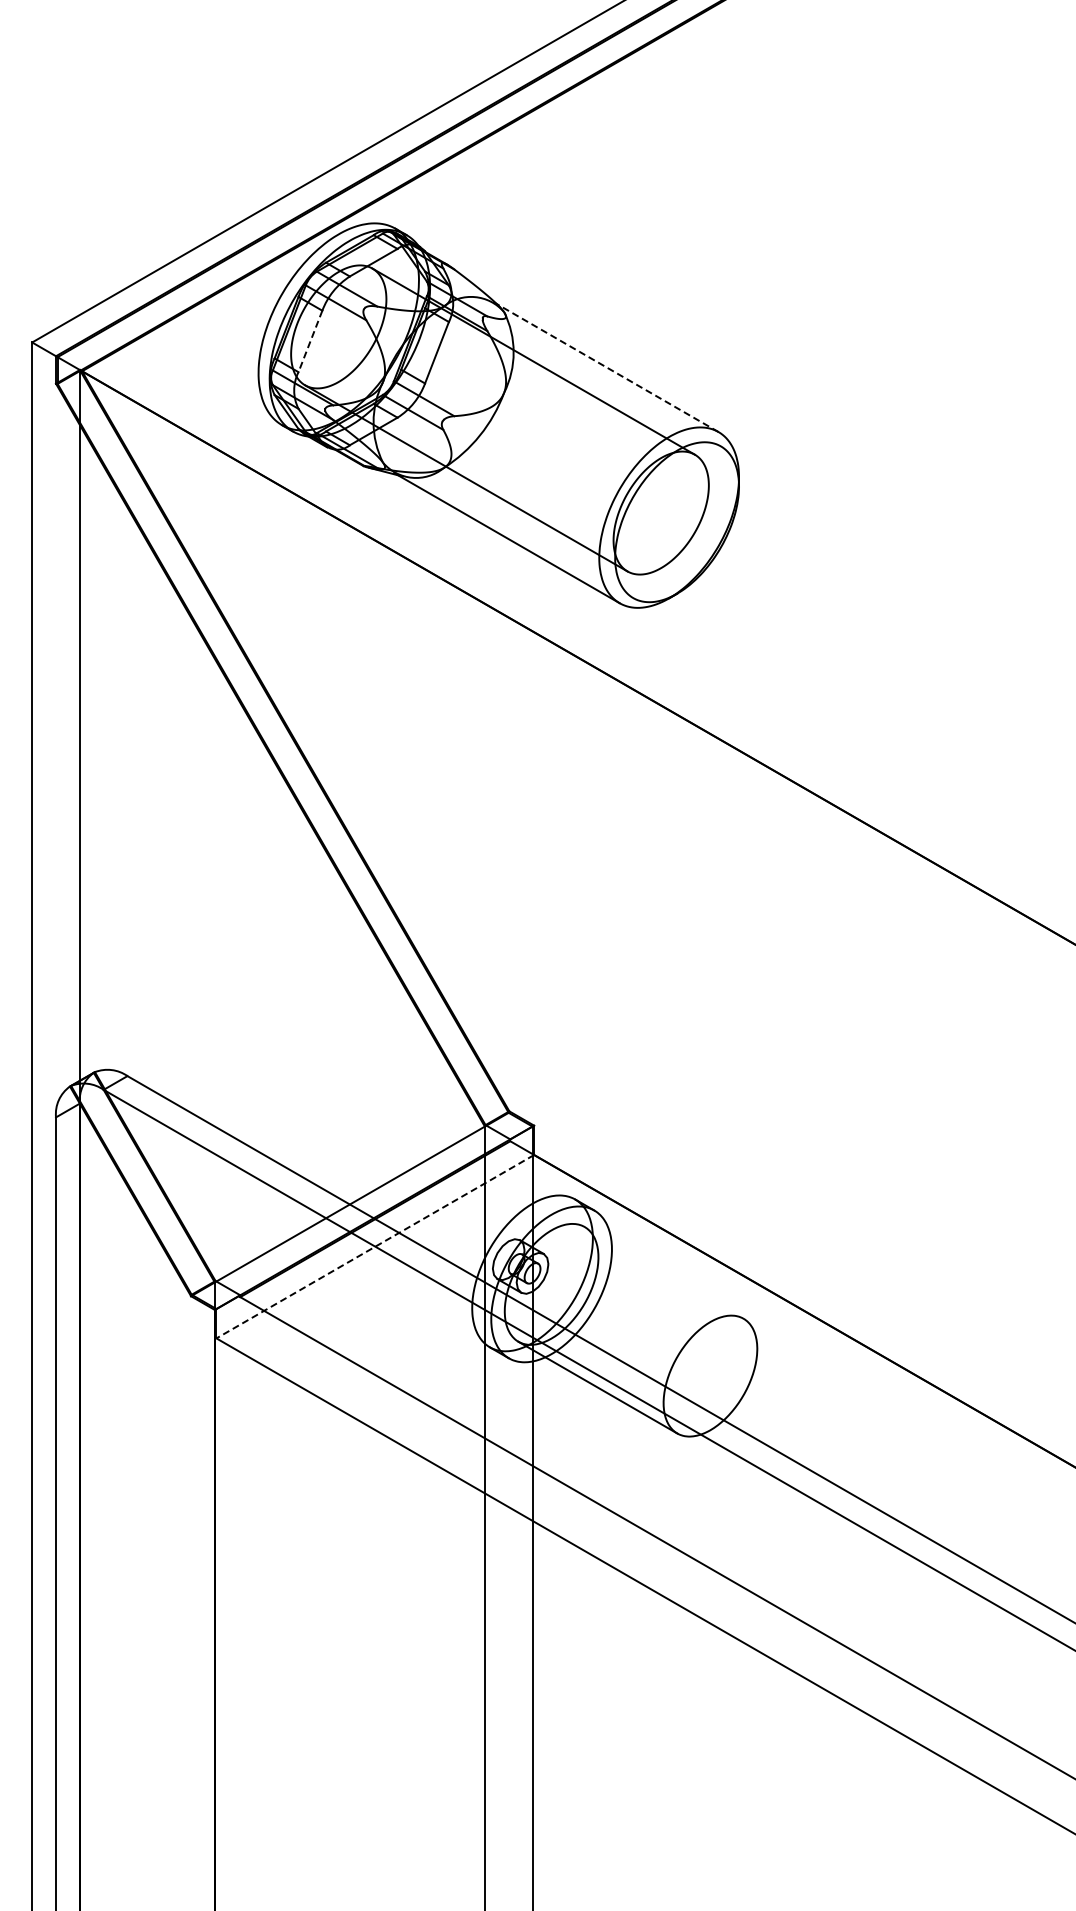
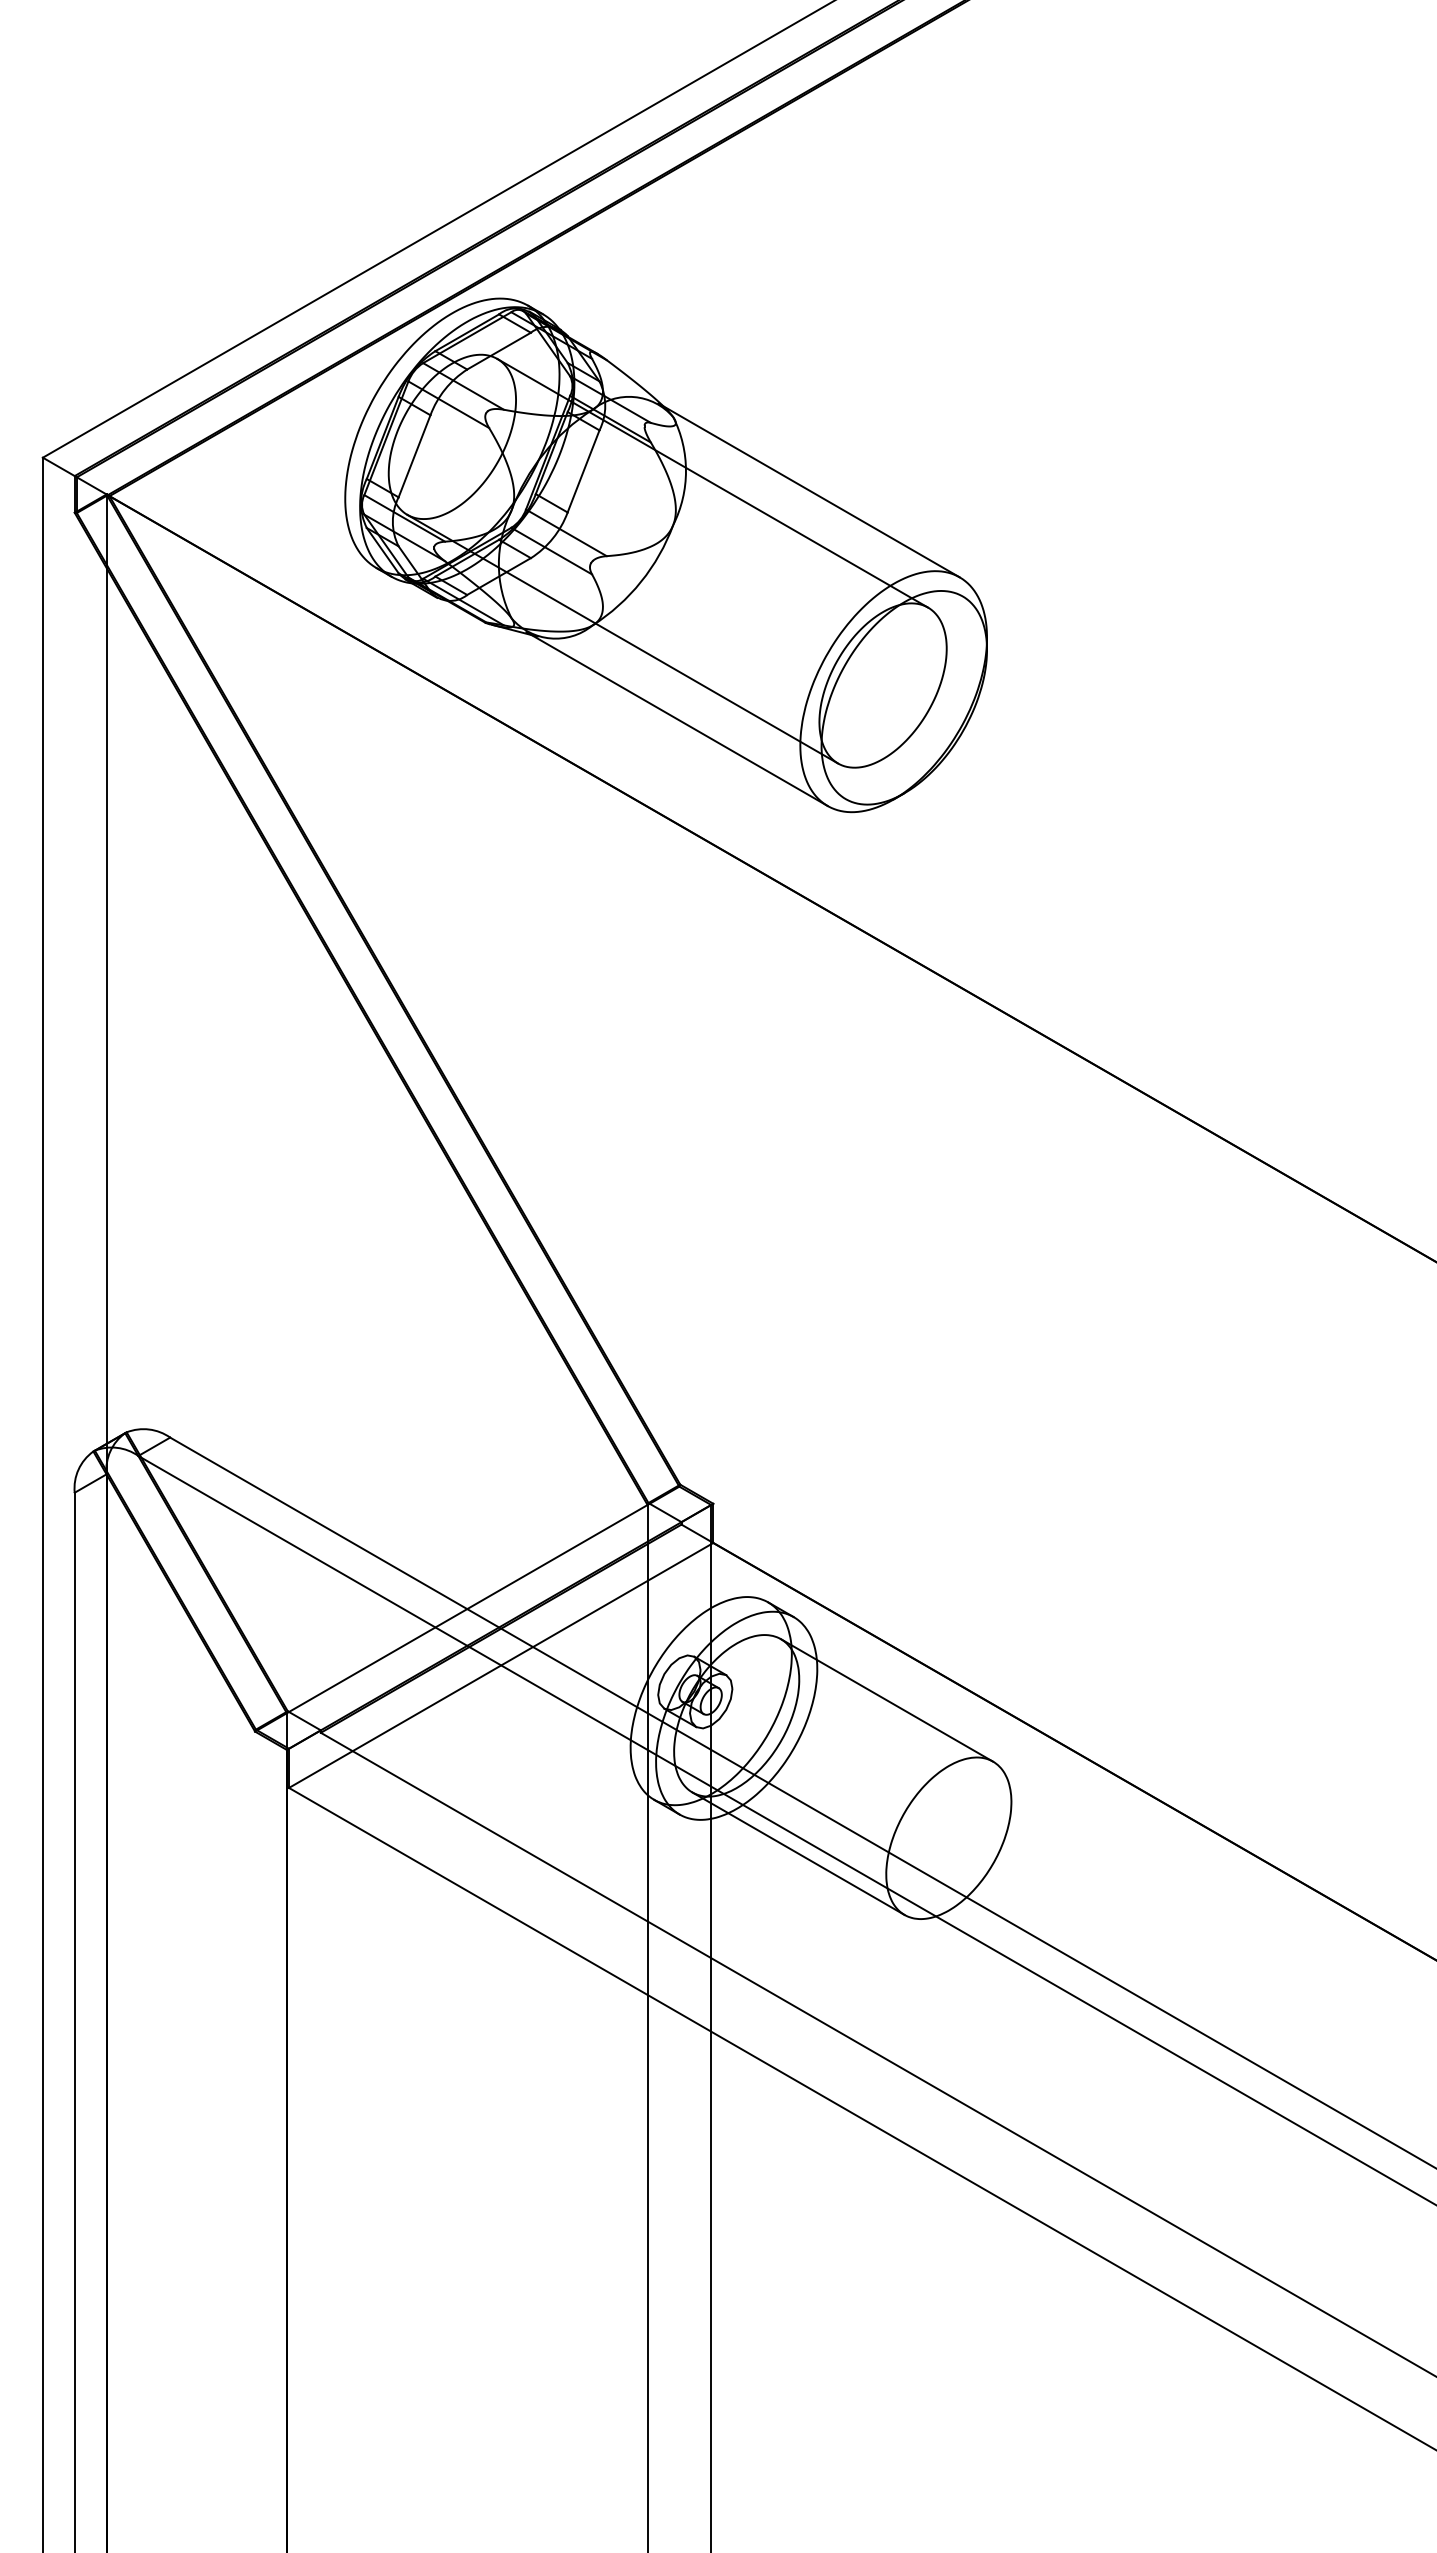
line: (310, 341) -> (414, 456), dashed -> solid
line: (605, 366) -> (808, 489), dashed -> solid
line: (374, 1246) -> (500, 1665), dashed -> solid
line: (663, 1272) -> (886, 1699), added

